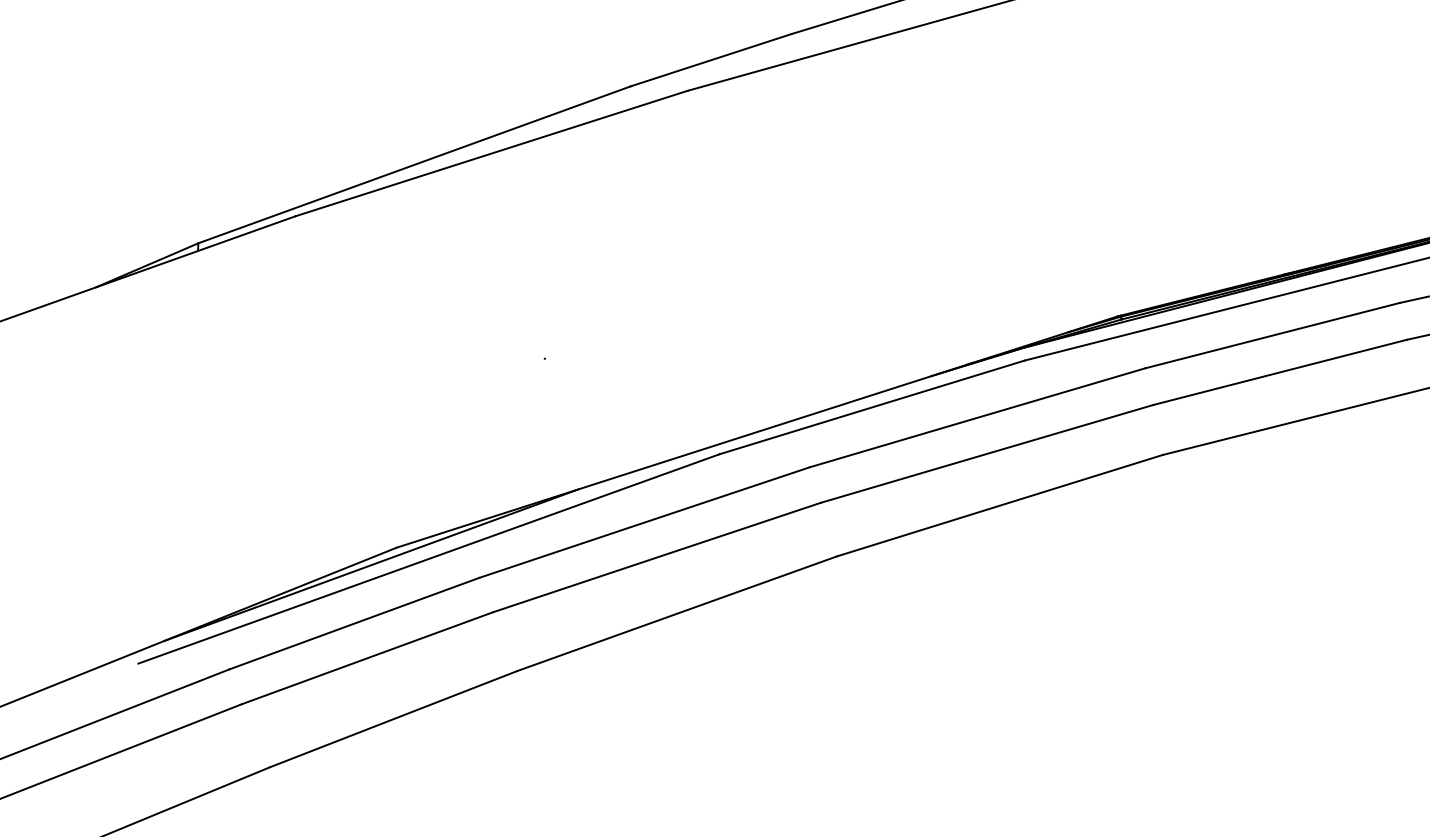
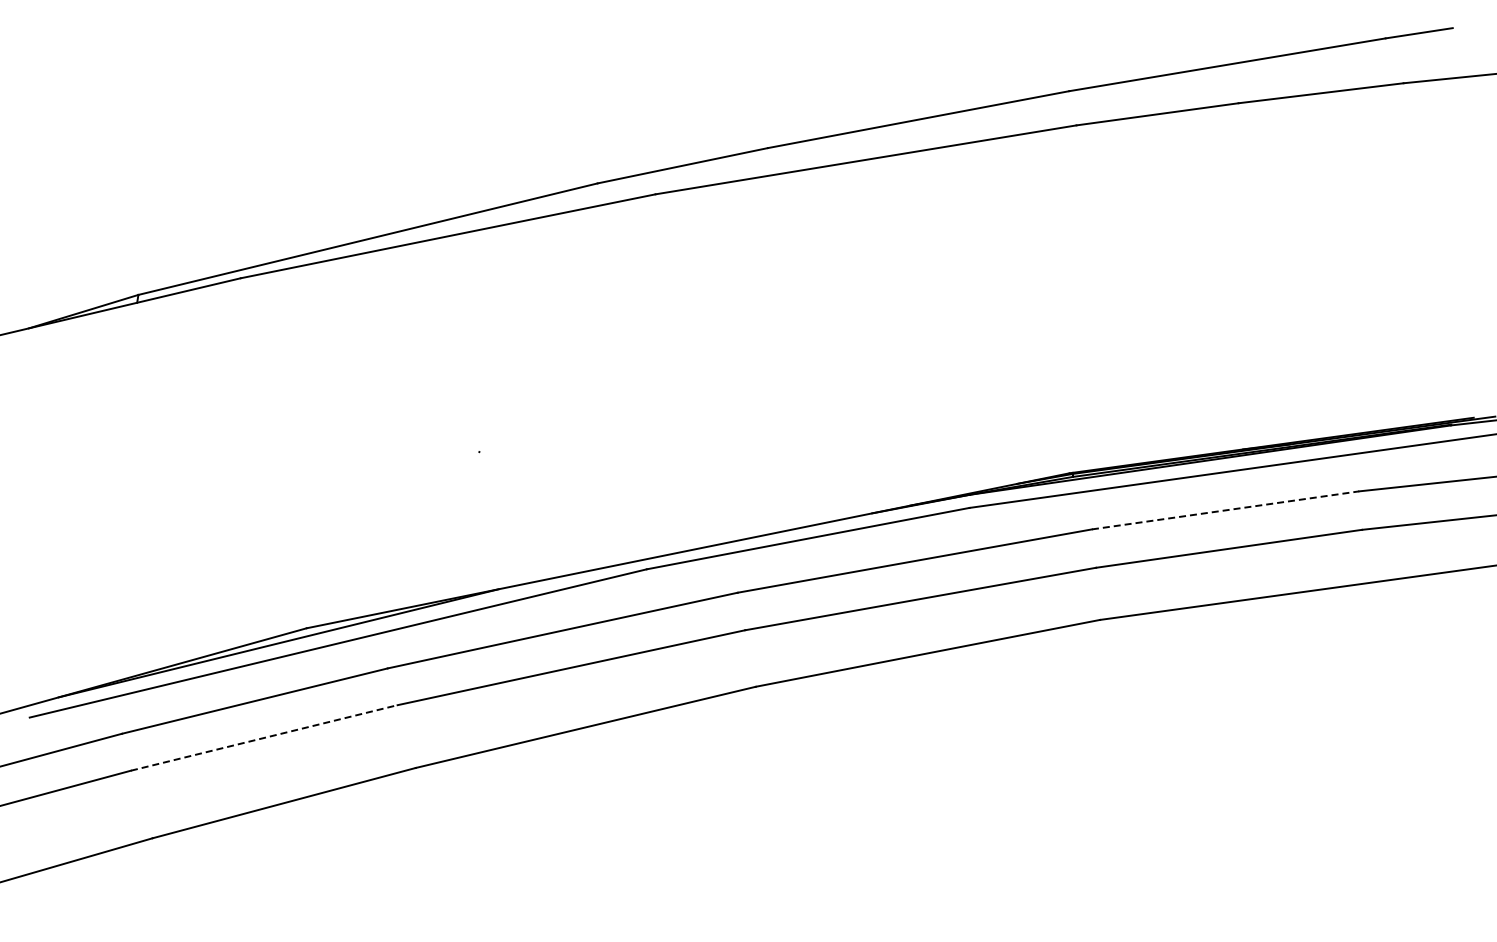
line: (1273, 335) -> (1226, 510), solid -> dashed
line: (367, 657) -> (264, 737), solid -> dashed

